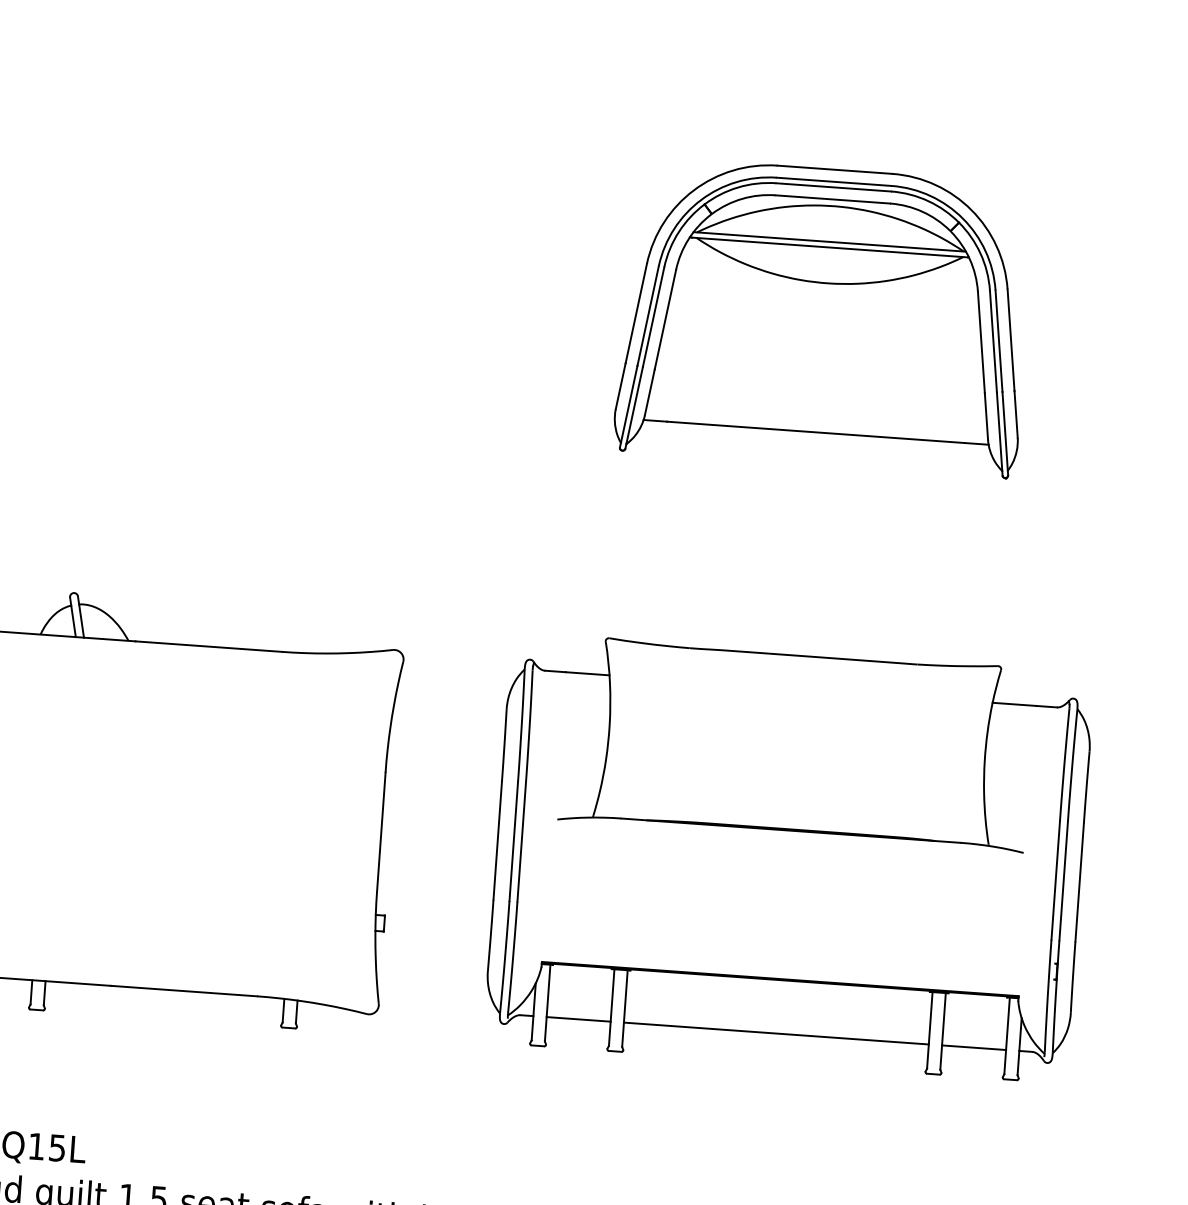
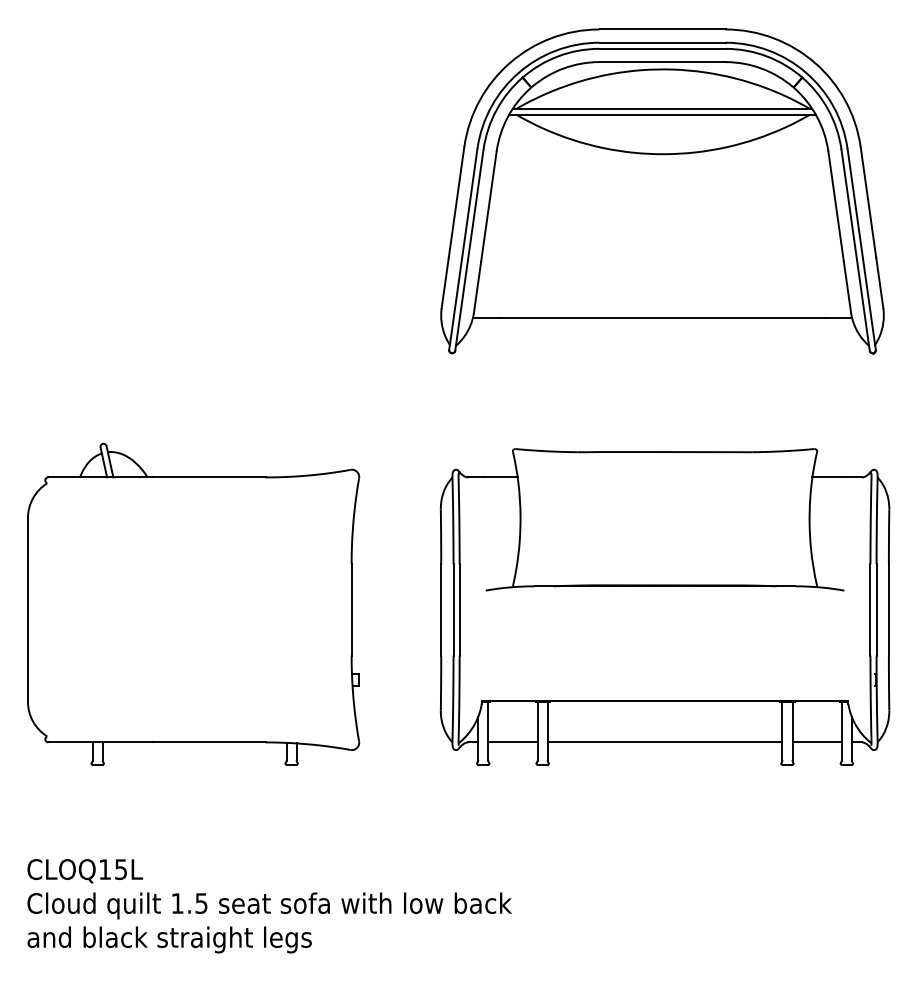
part: (824, 317) -> (662, 191), size x1.43

